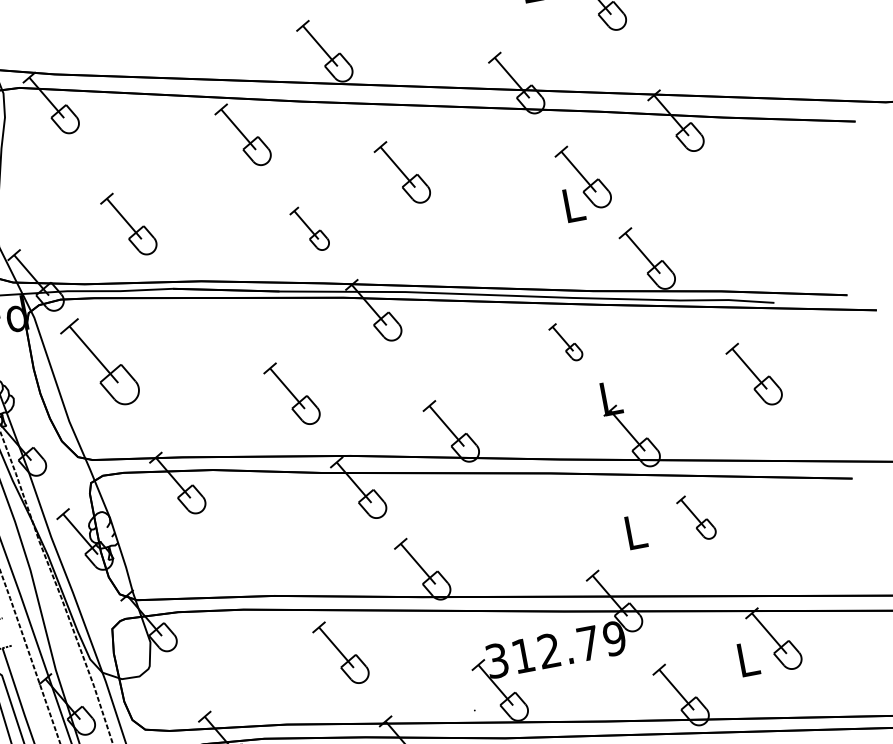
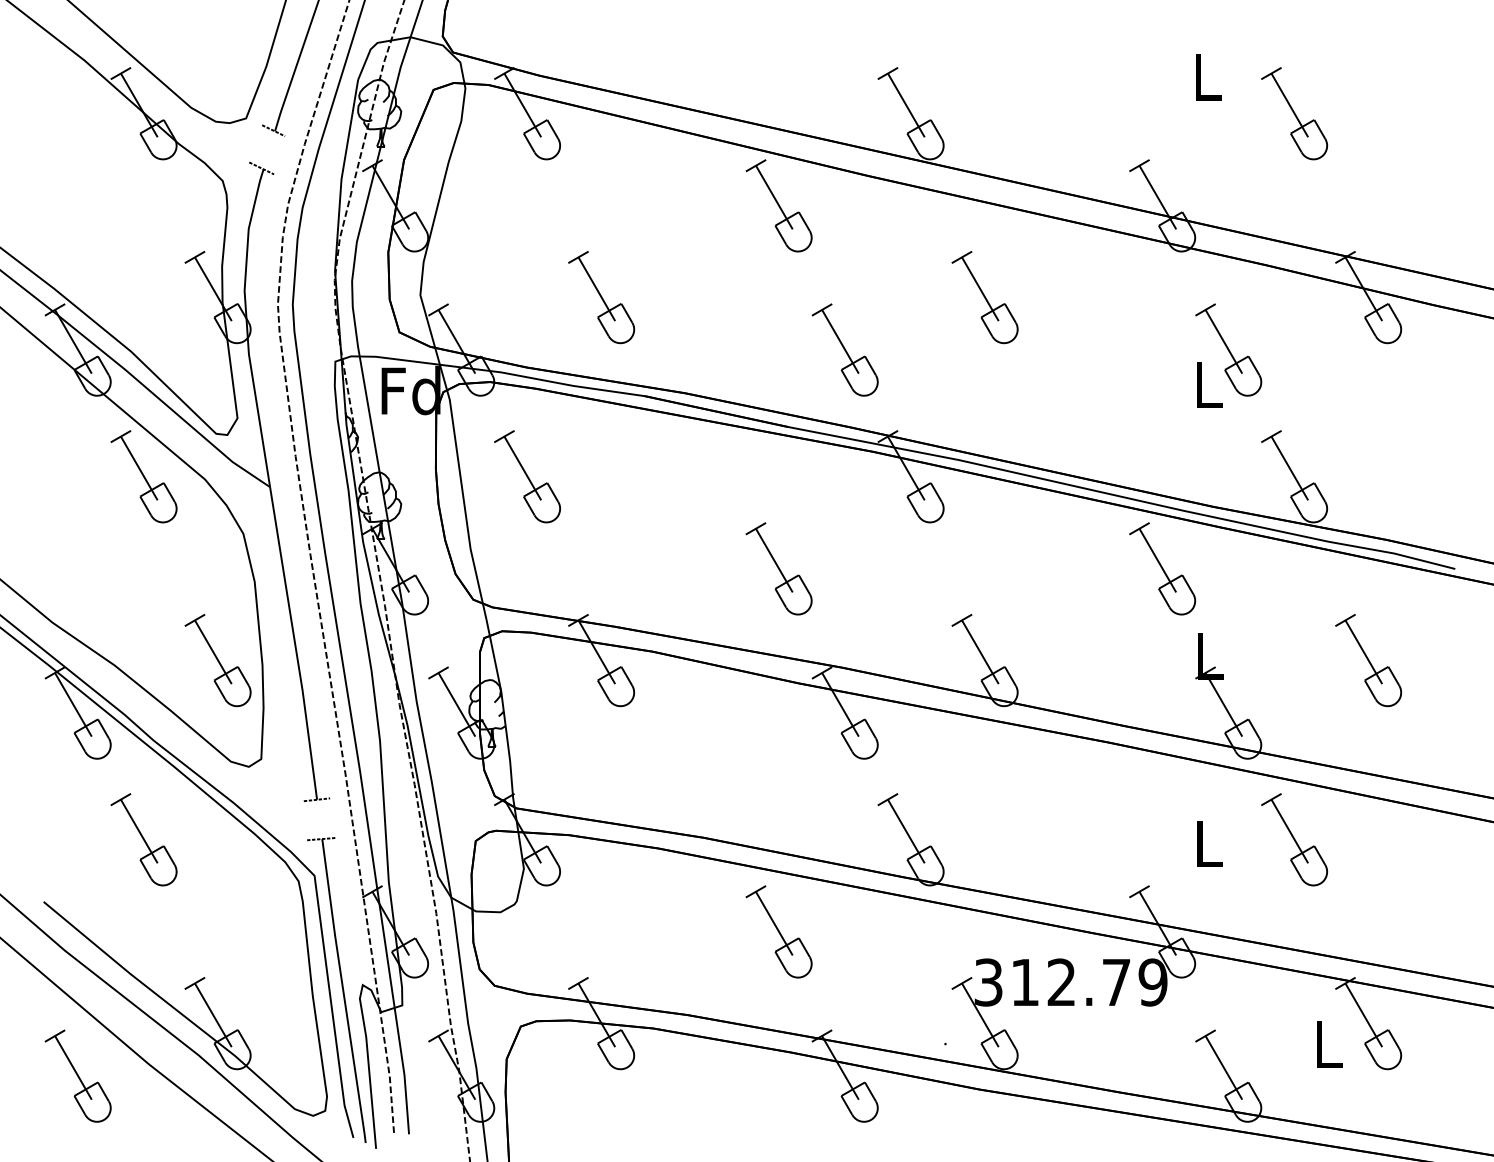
part: (309, 228) -> (844, 349), size x1.43
part: (565, 341) -> (1162, 568), size x1.67
part: (100, 361) -> (527, 476), size x0.71
part: (754, 374) -> (1368, 660), moved
part: (696, 517) -> (1294, 839), size x1.43

